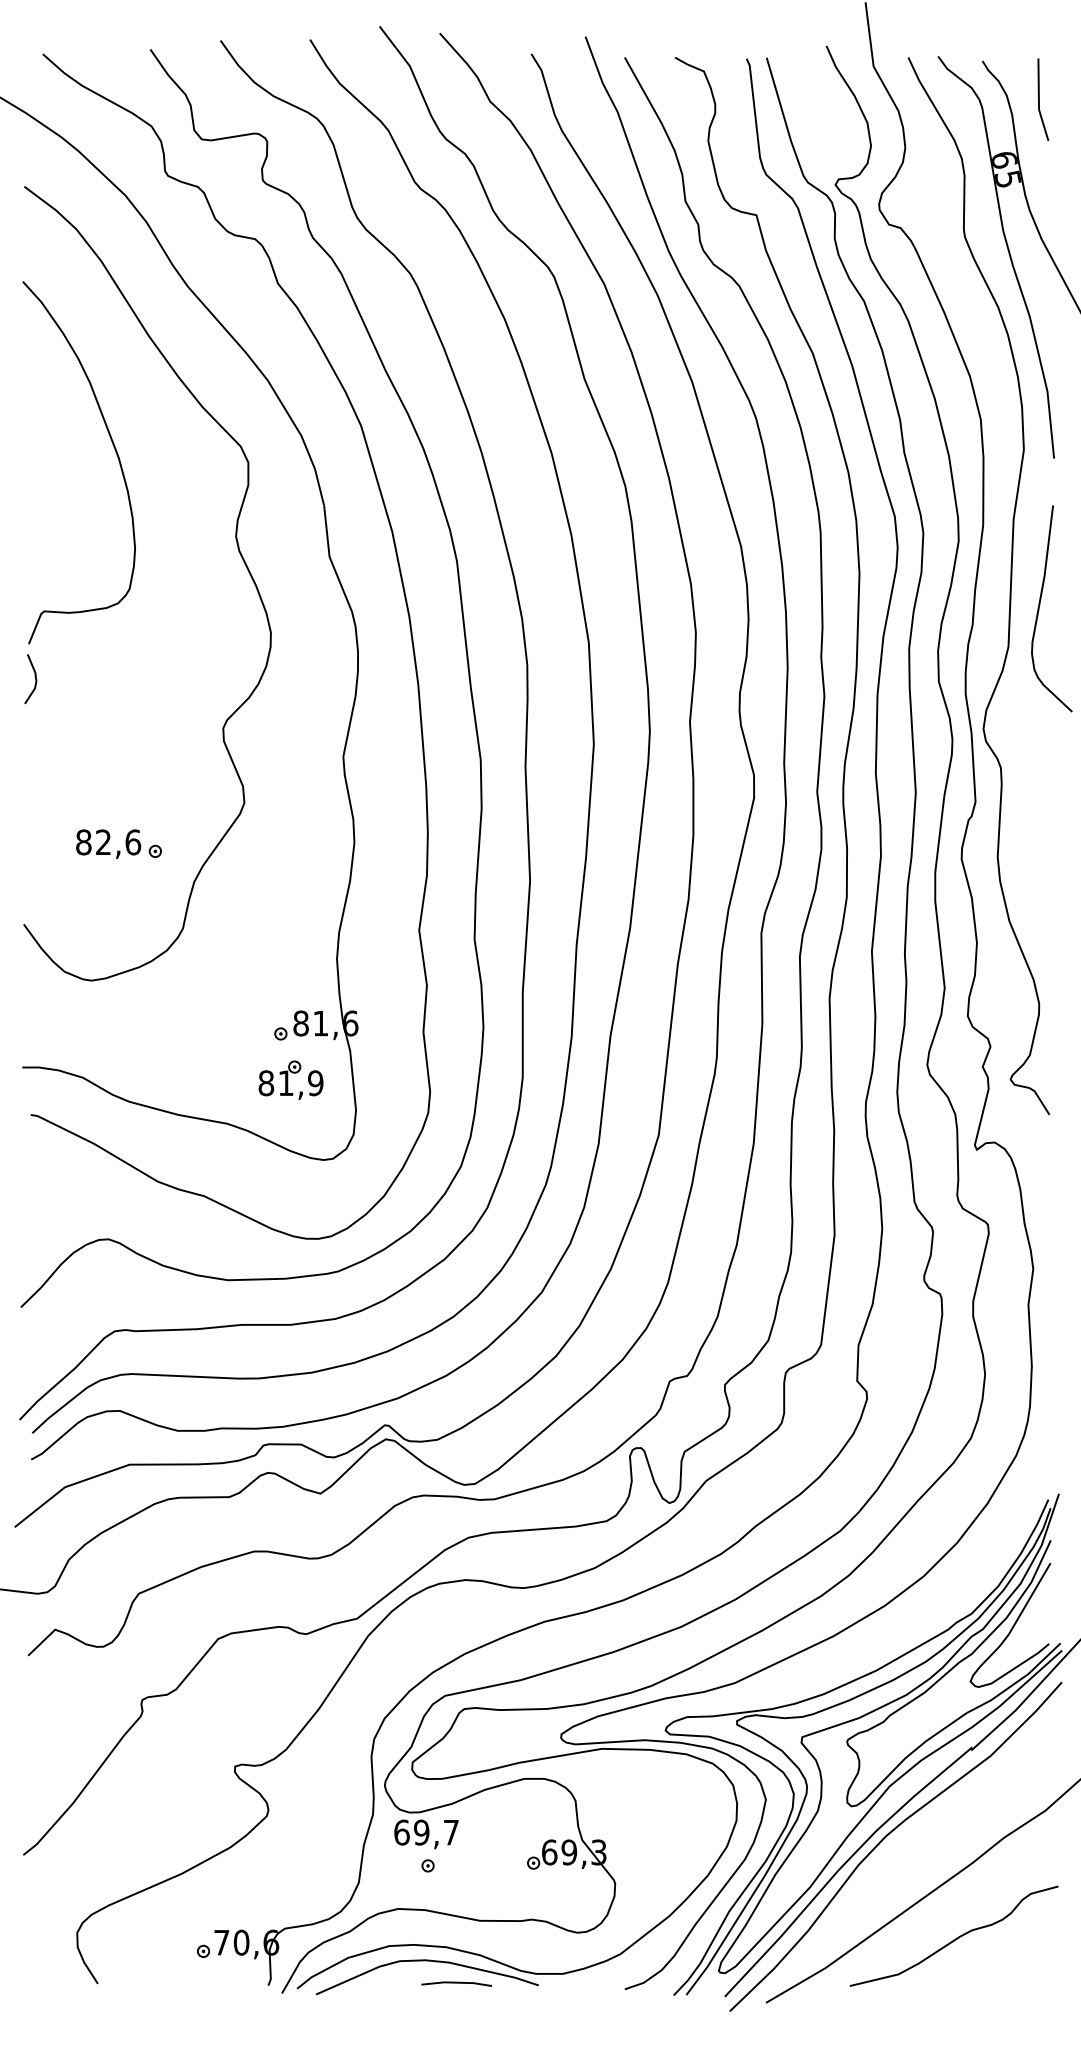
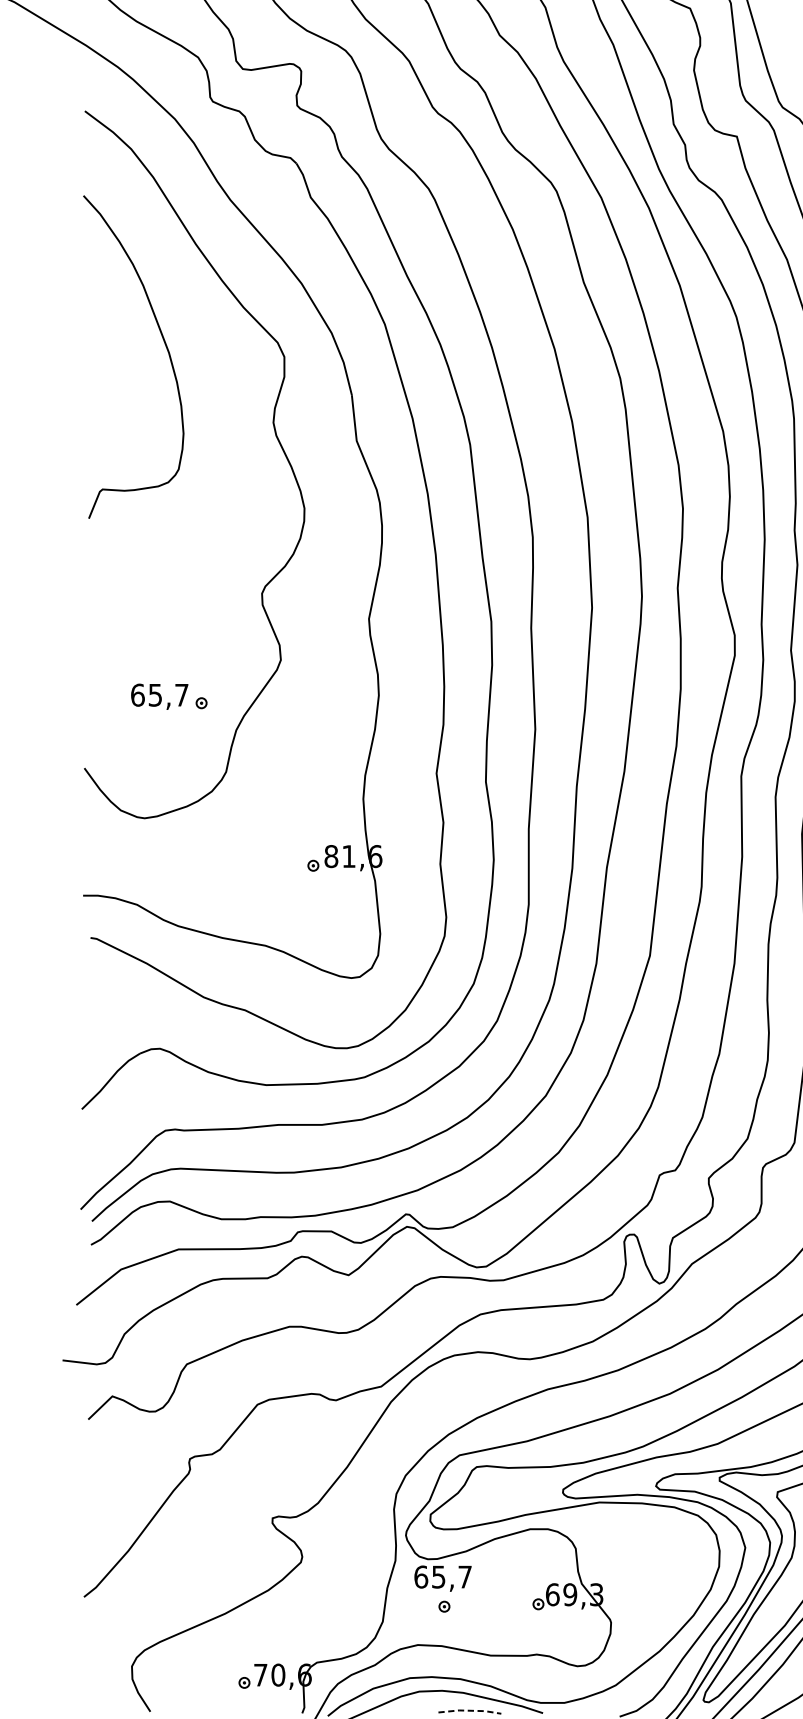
line: (34, 676) -> (93, 547), removed
text: (108, 842) -> (159, 695), 82,6 -> 65,7
part: (290, 1079) -> (321, 906), removed
text: (421, 1832) -> (438, 1576), 69,7 -> 65,7
line: (457, 1982) -> (470, 1710), solid -> dashed

